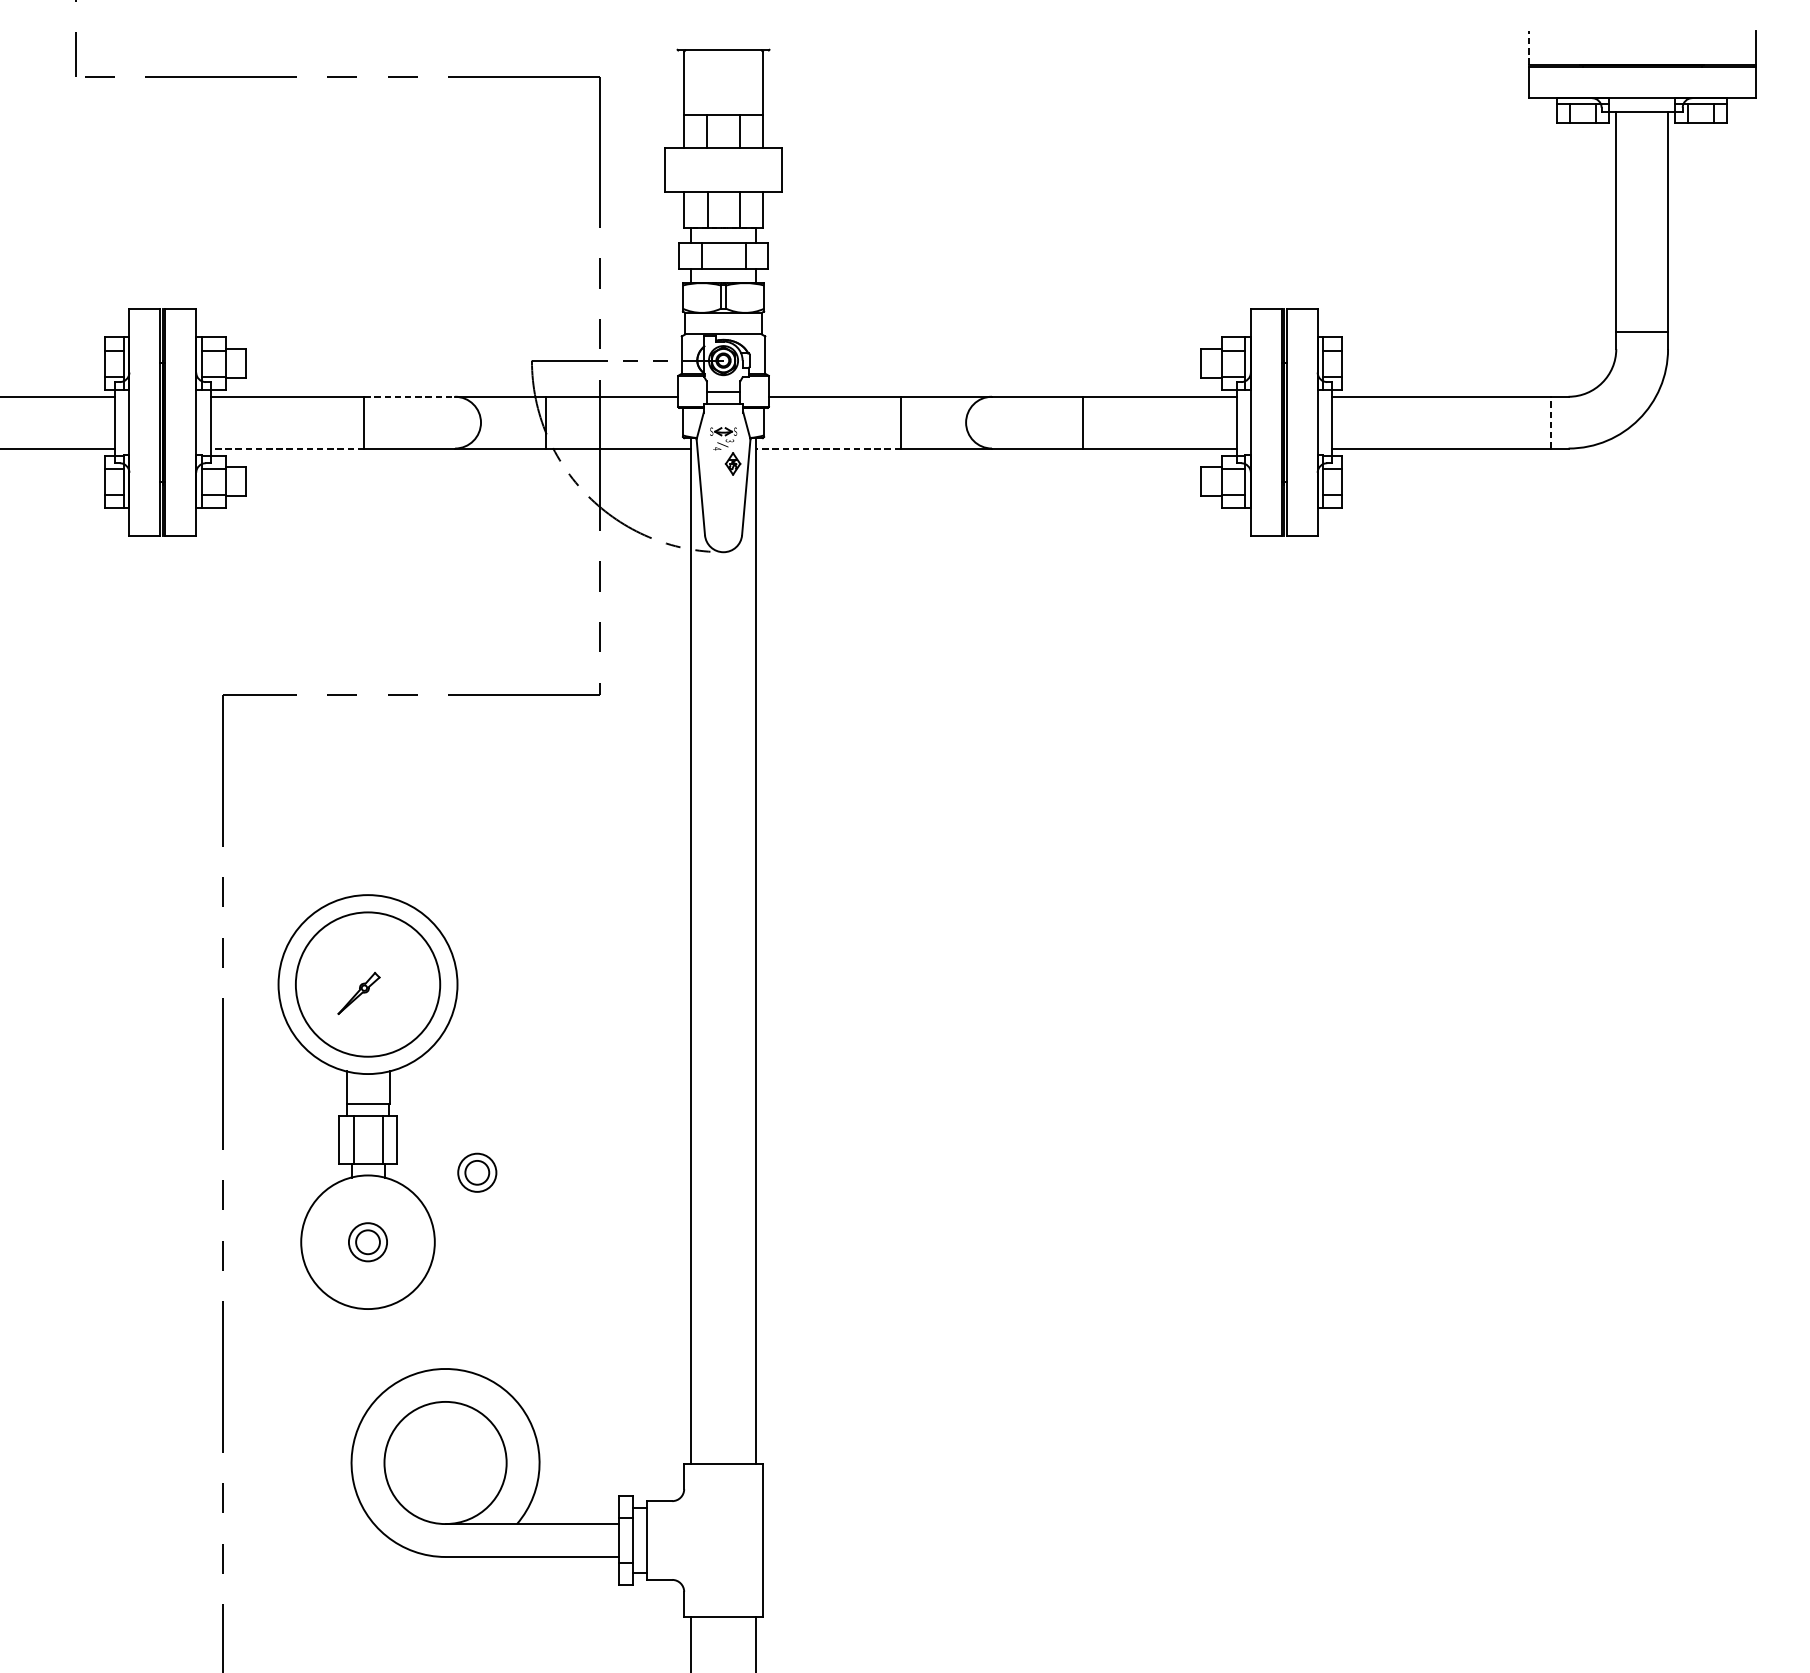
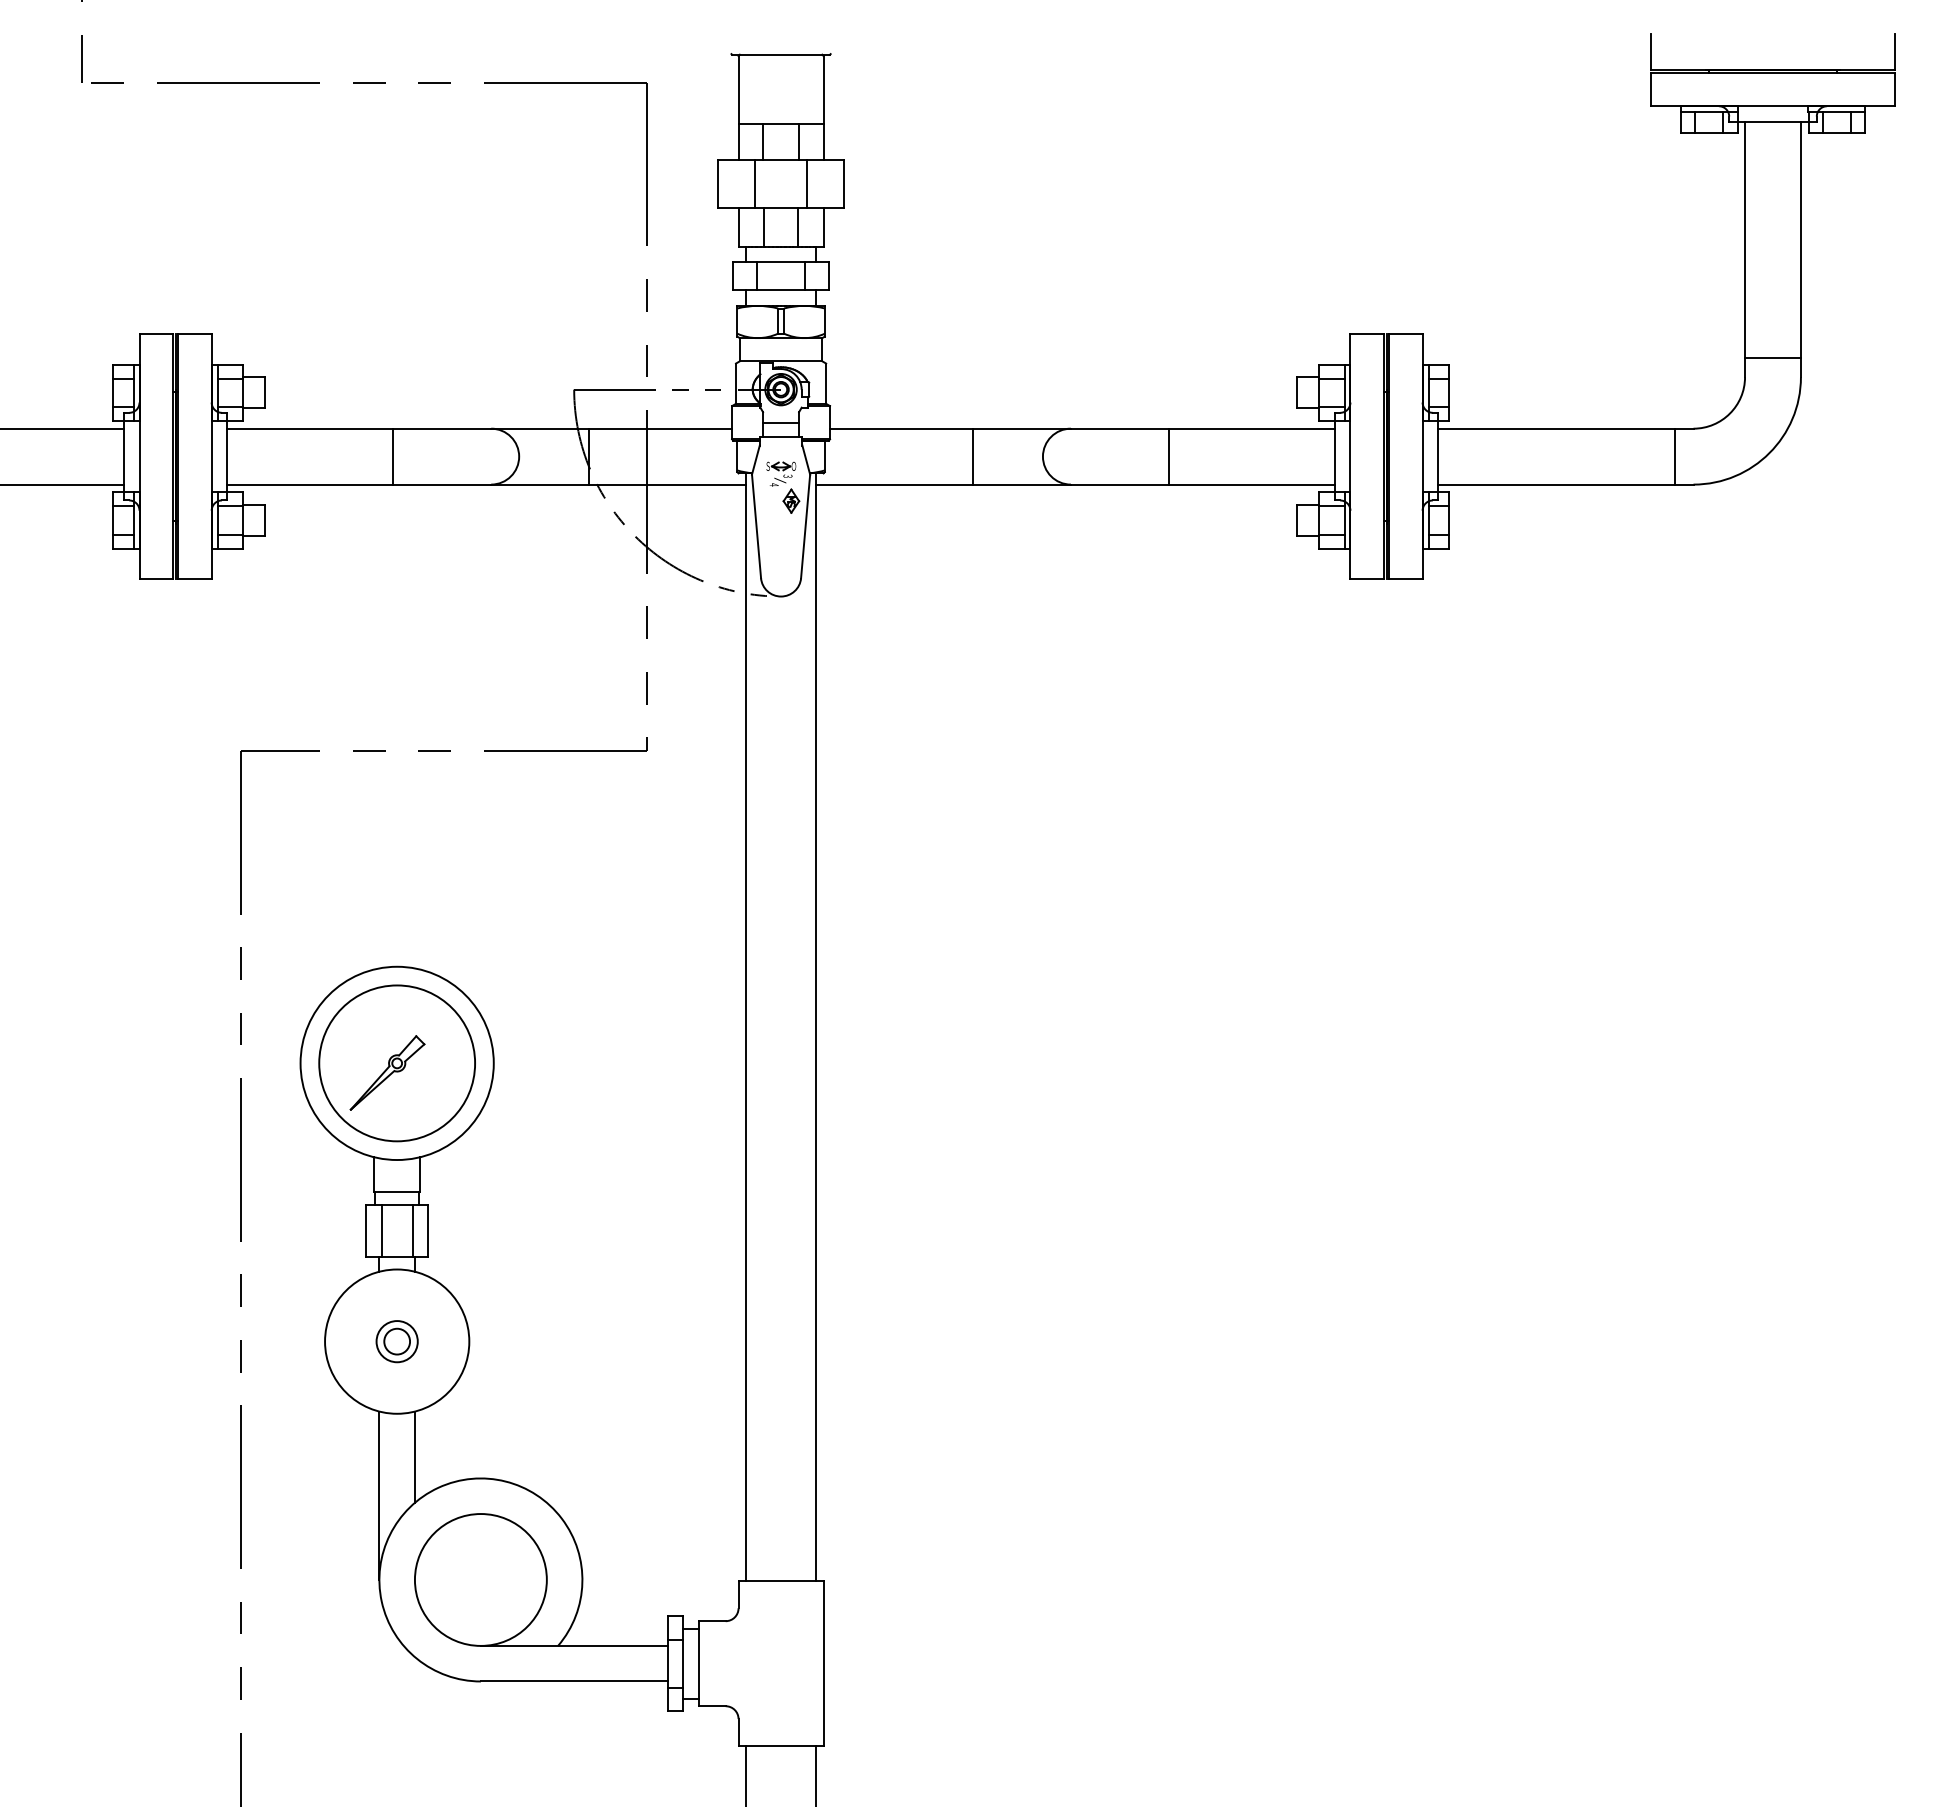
line: (1528, 47) -> (1650, 51), dashed -> solid
line: (699, 170) -> (755, 184), added
line: (747, 170) -> (806, 184), added
line: (409, 396) -> (442, 428), dashed -> solid
line: (1550, 422) -> (1674, 456), dashed -> solid
text: (735, 430) -> (793, 465), Ｓ -> Ｏ
line: (287, 448) -> (310, 484), dashed -> solid
line: (827, 448) -> (893, 484), dashed -> solid
part: (359, 993) -> (387, 1072), size x1.67
part: (476, 1172) -> (514, 1266), removed
line: (384, 1348) -> (414, 1456), added
line: (351, 1384) -> (379, 1495), added

